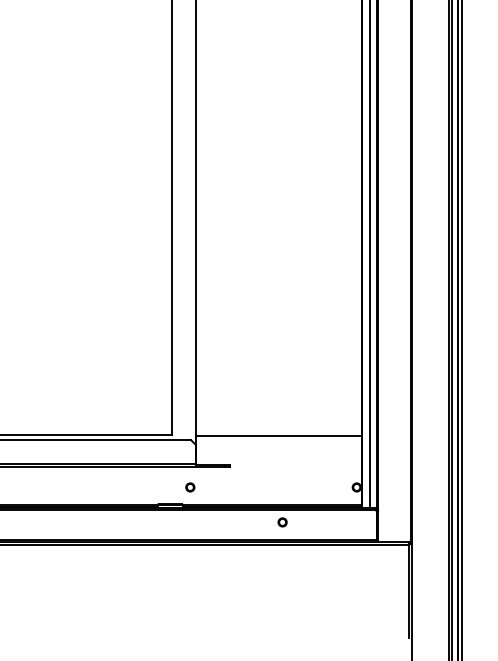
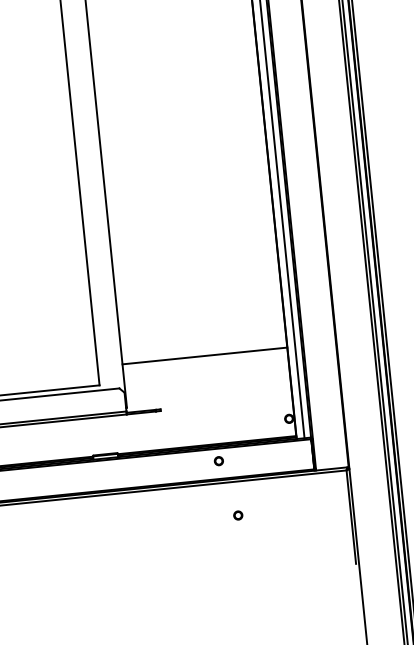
line: (279, 436) -> (205, 356), moved
part: (190, 487) -> (238, 515), moved

